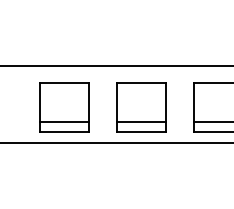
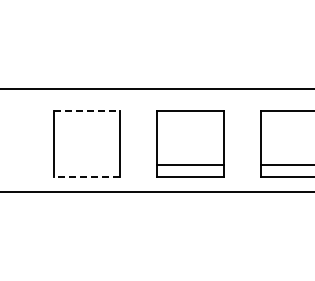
line: (64, 82) -> (87, 110), solid -> dashed
line: (64, 122) -> (86, 164), removed
line: (64, 131) -> (86, 177), solid -> dashed

